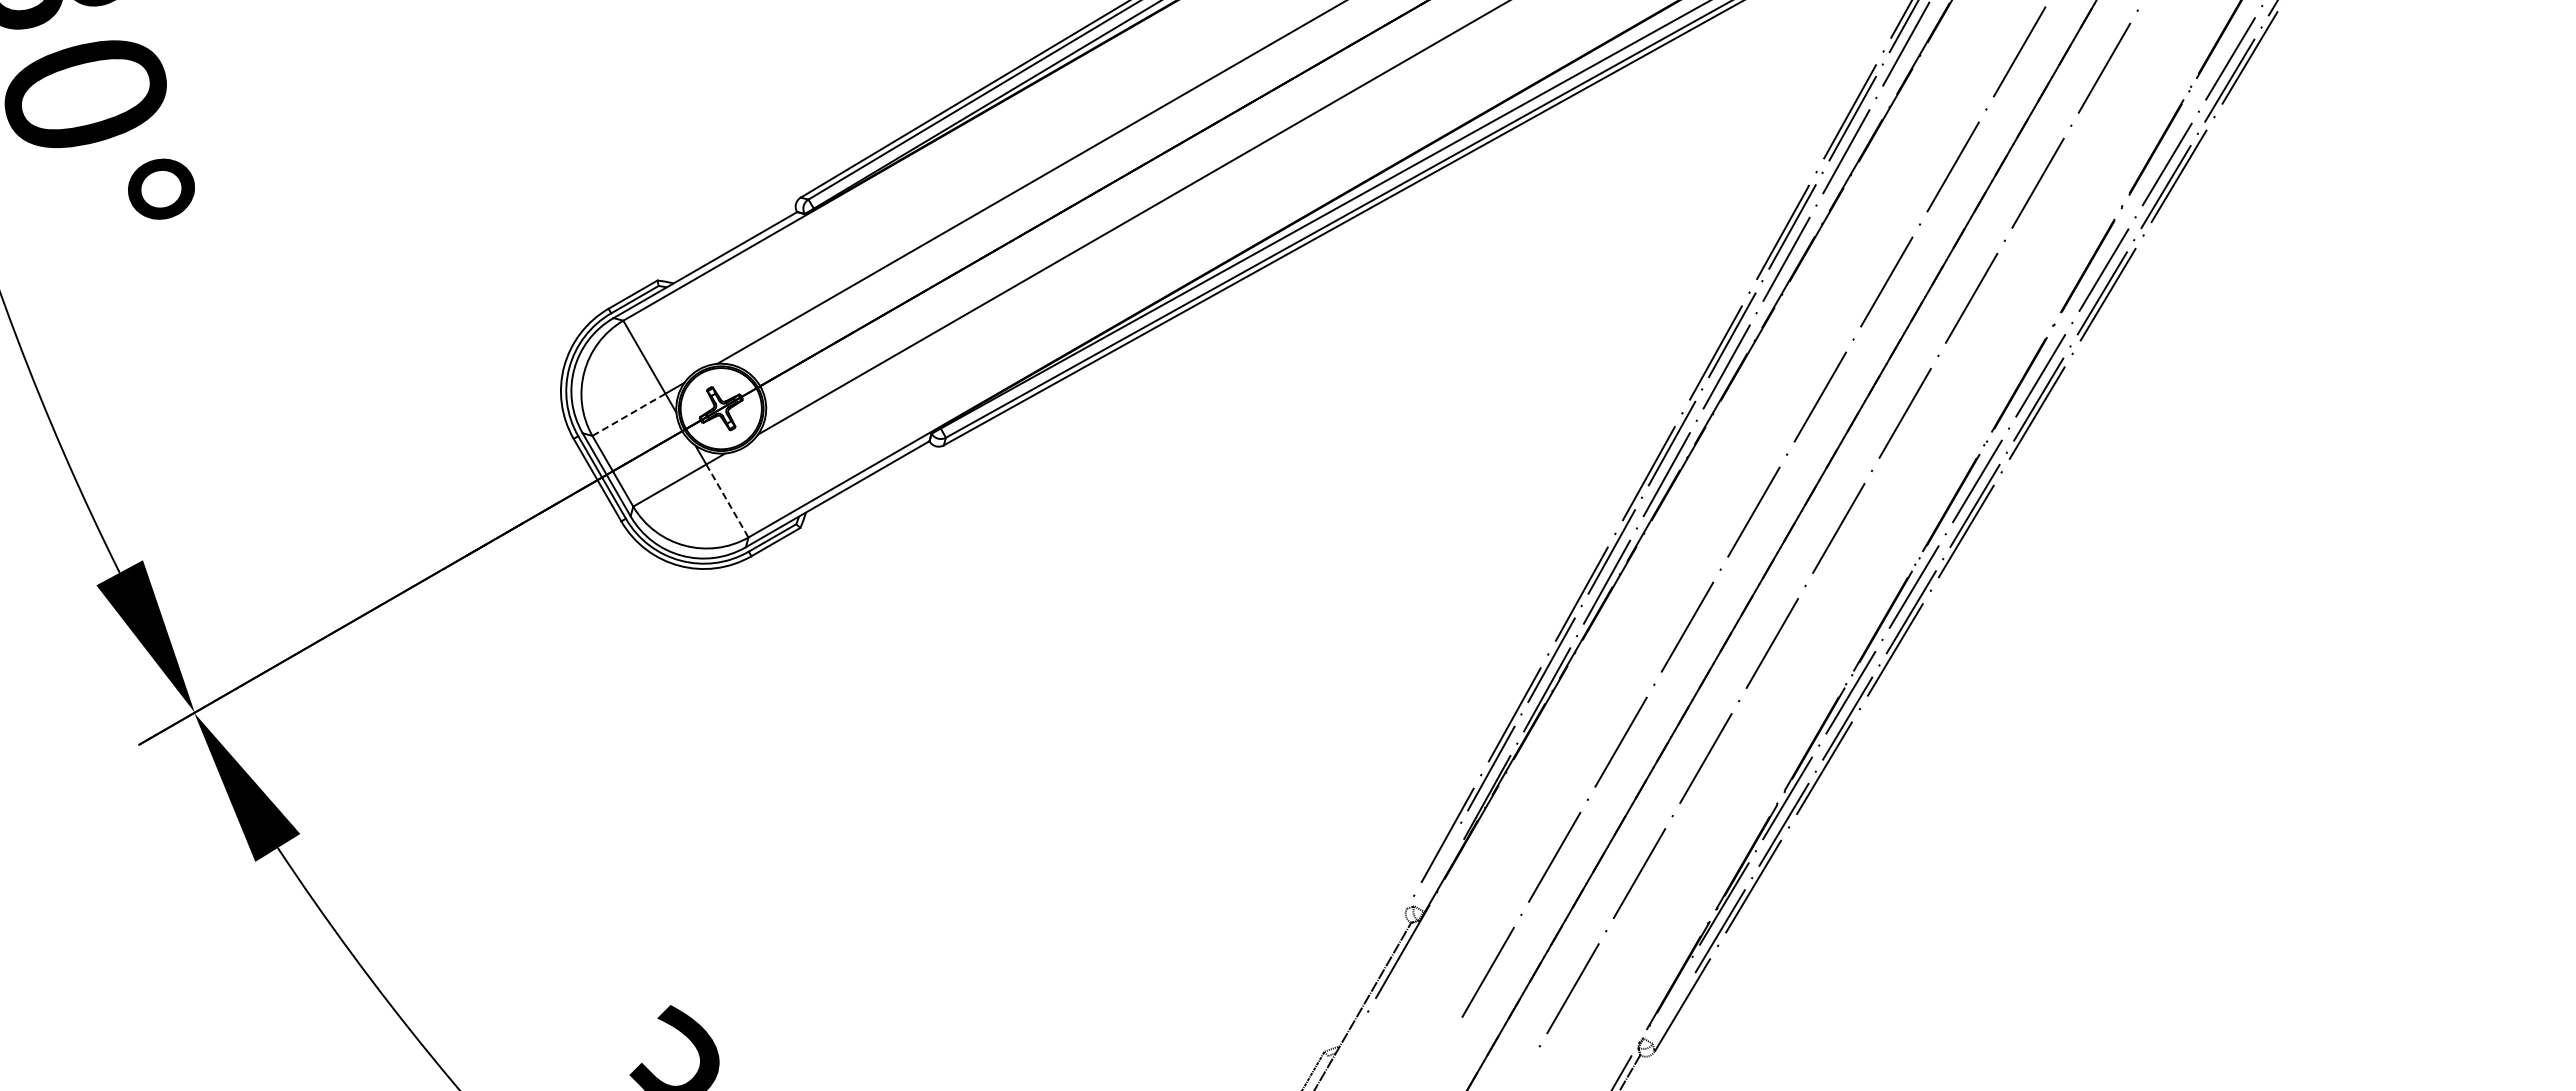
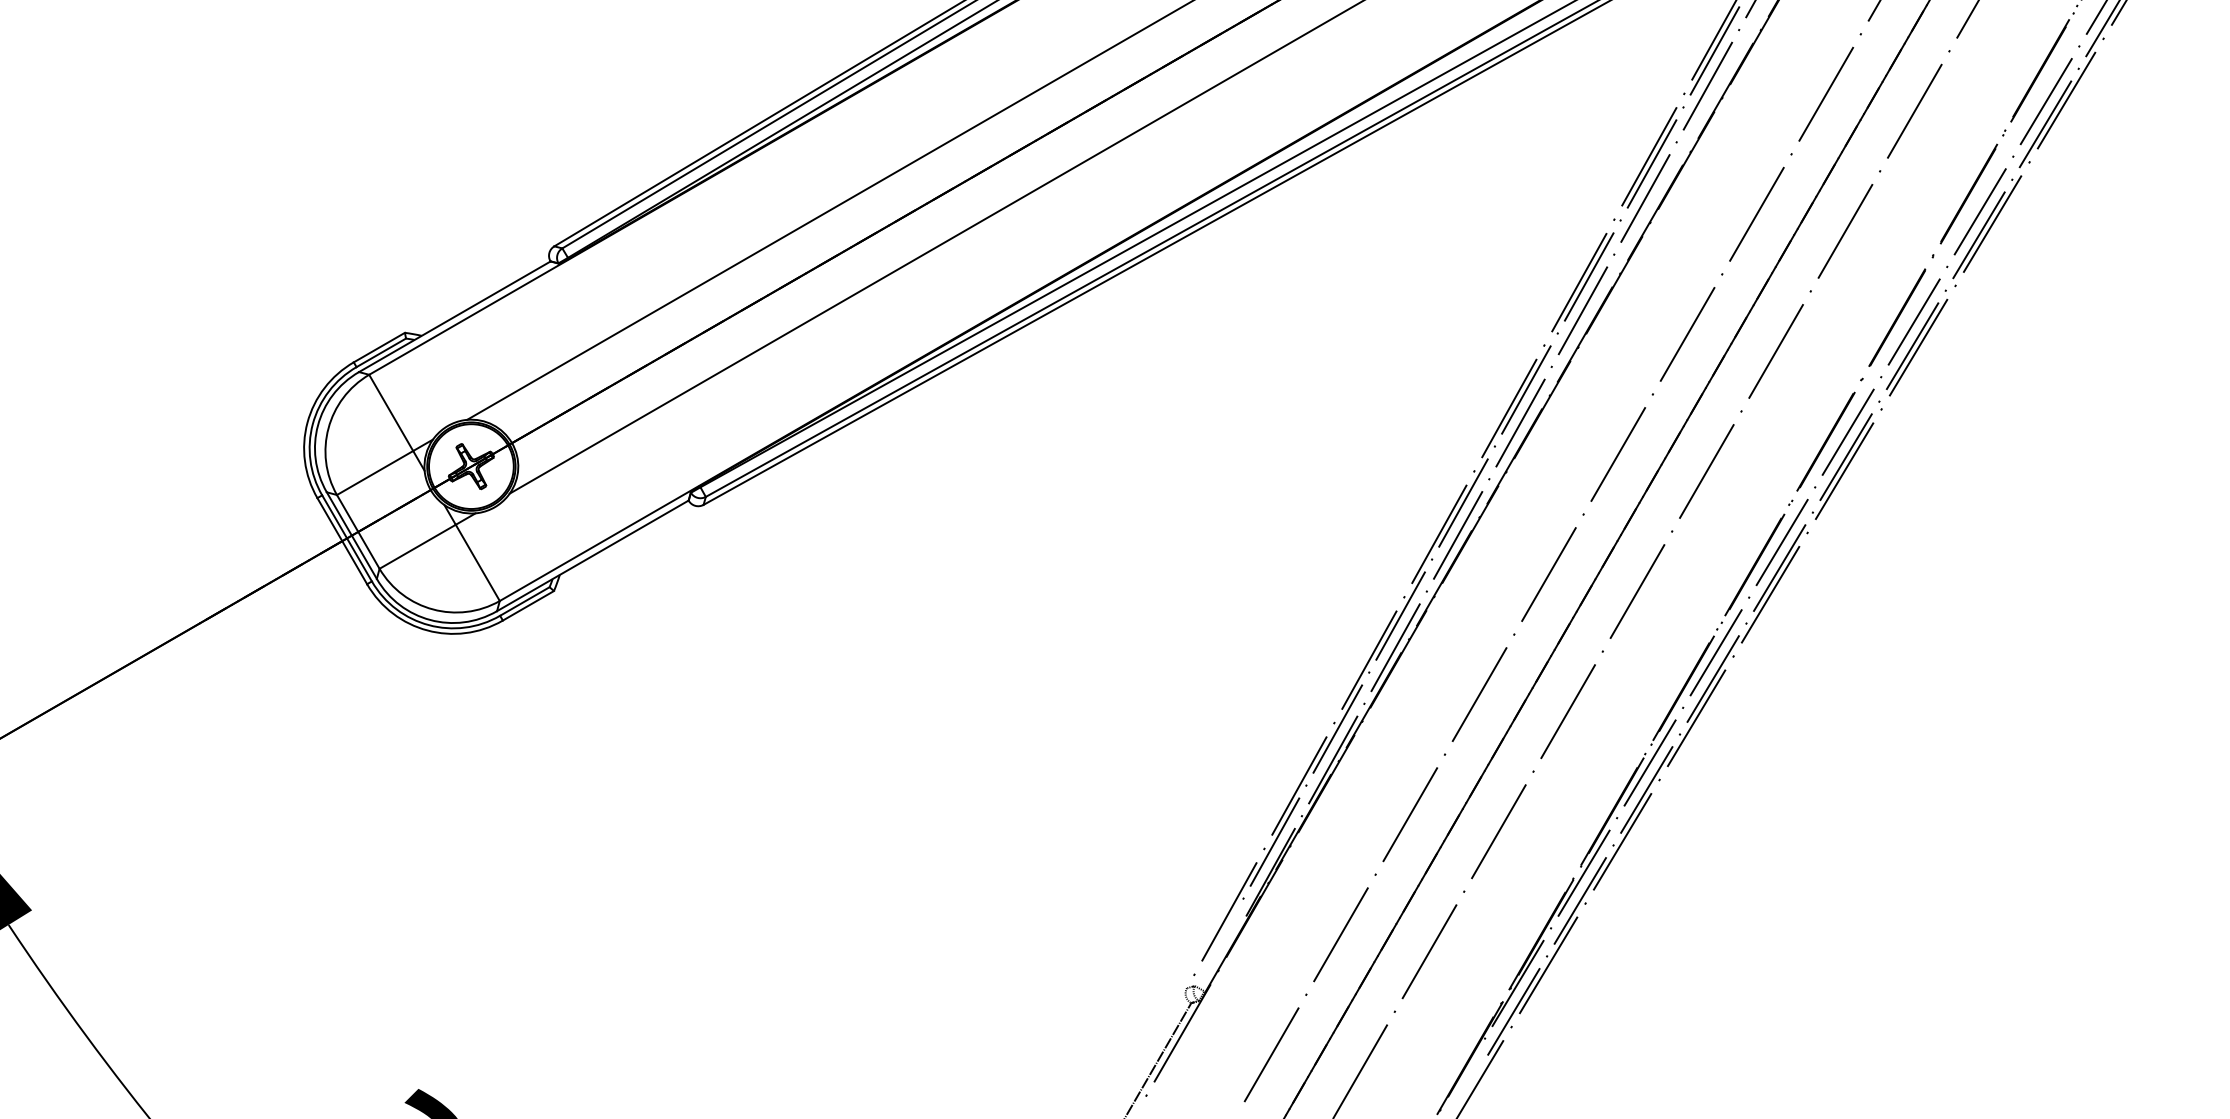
line: (628, 415) -> (374, 473), dashed -> solid
line: (727, 501) -> (477, 563), dashed -> solid

